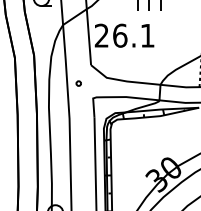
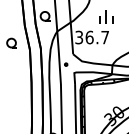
text: (123, 35) -> (91, 37), 26.1 -> 36.7

